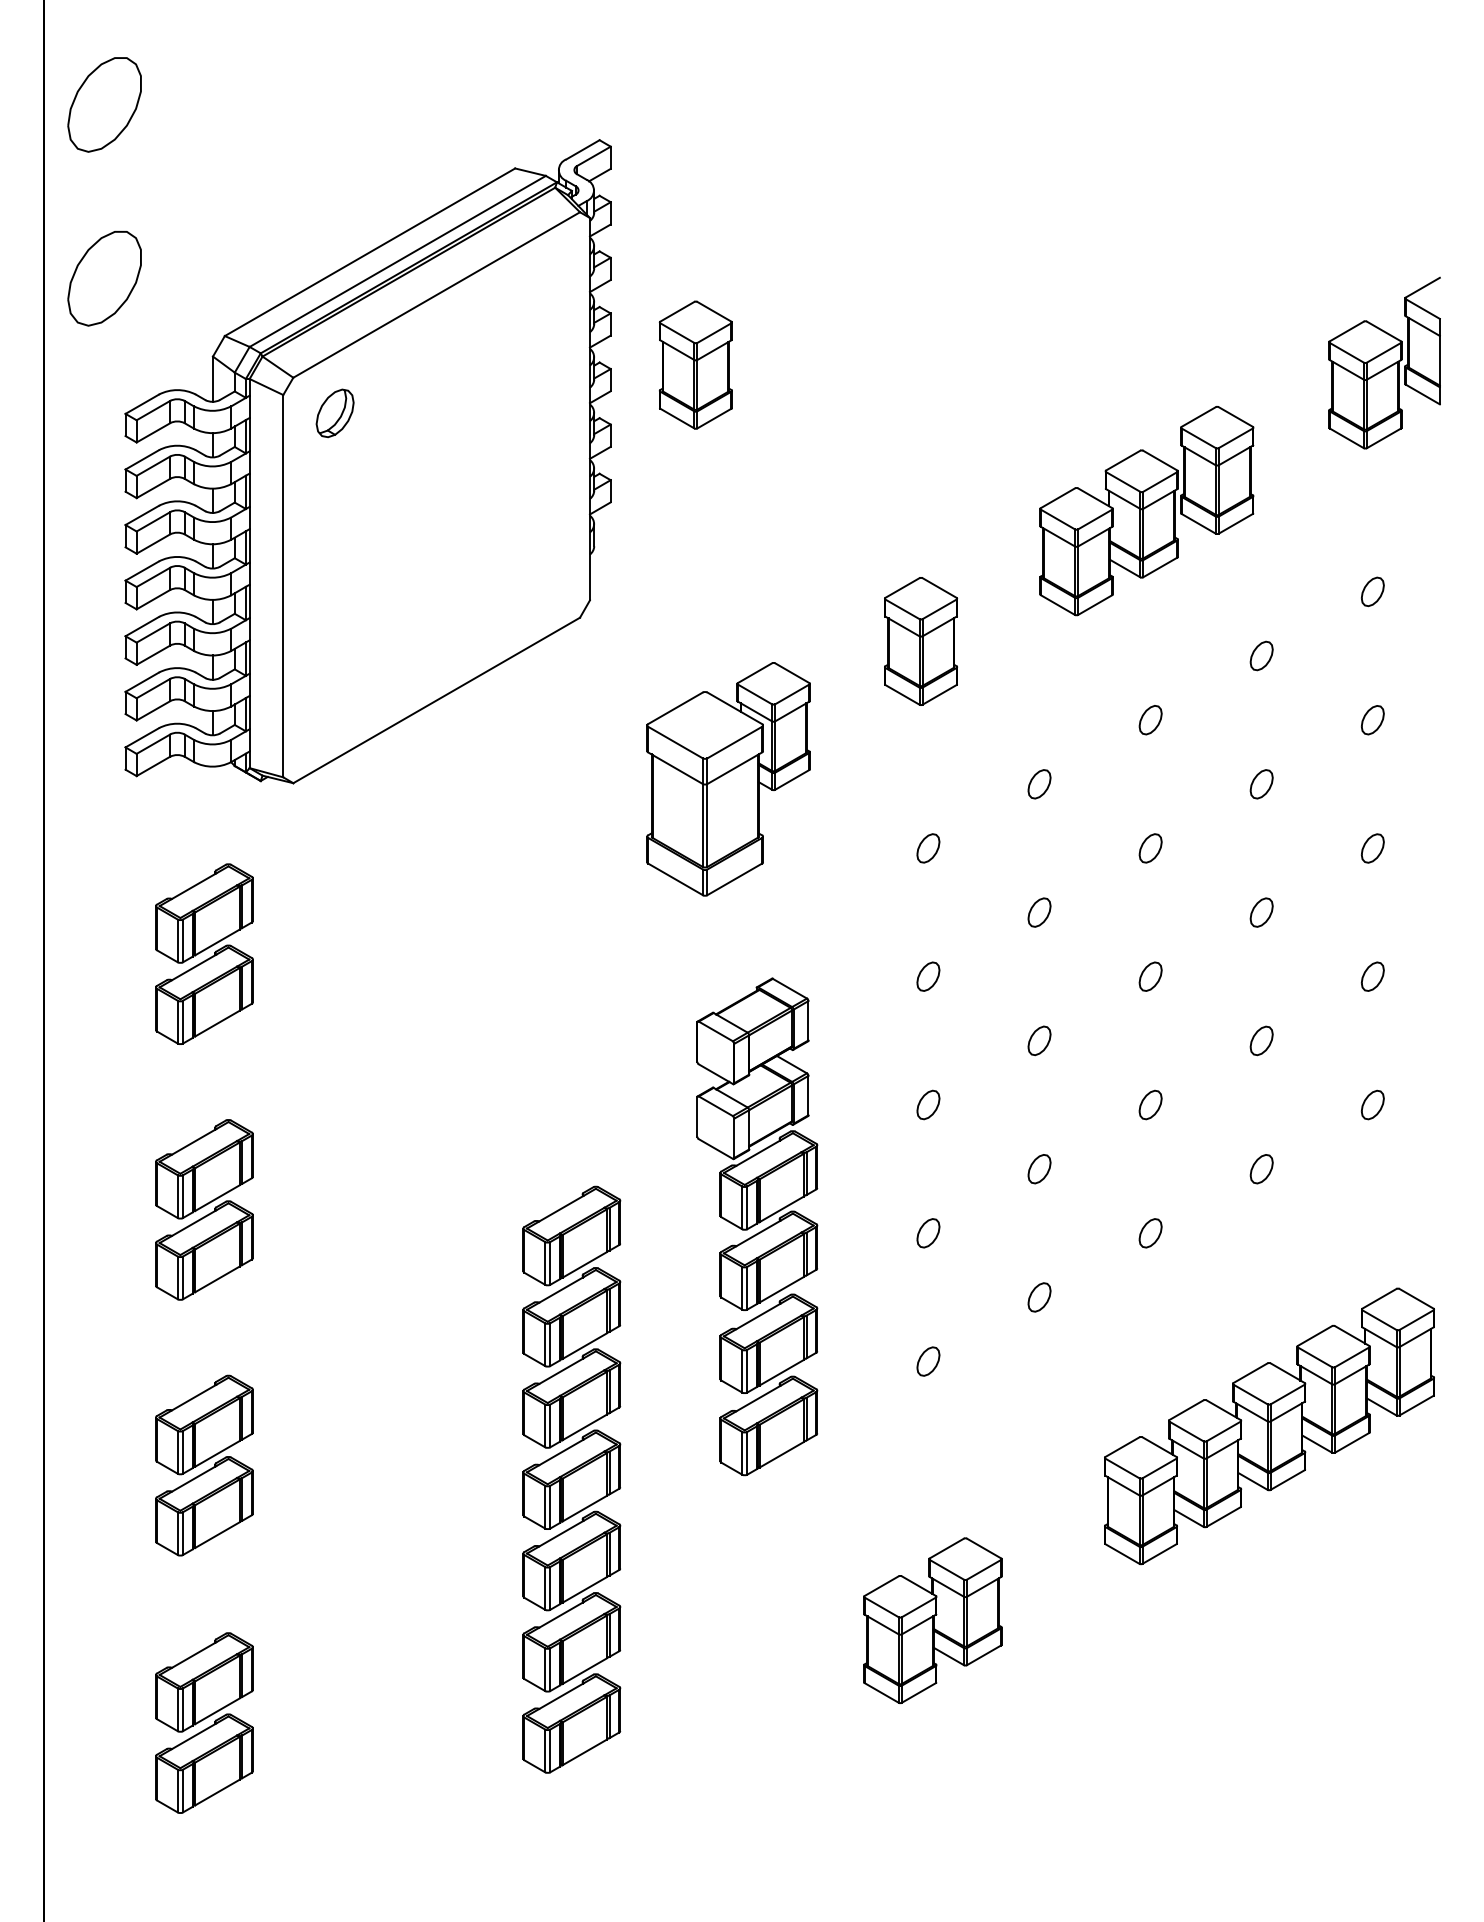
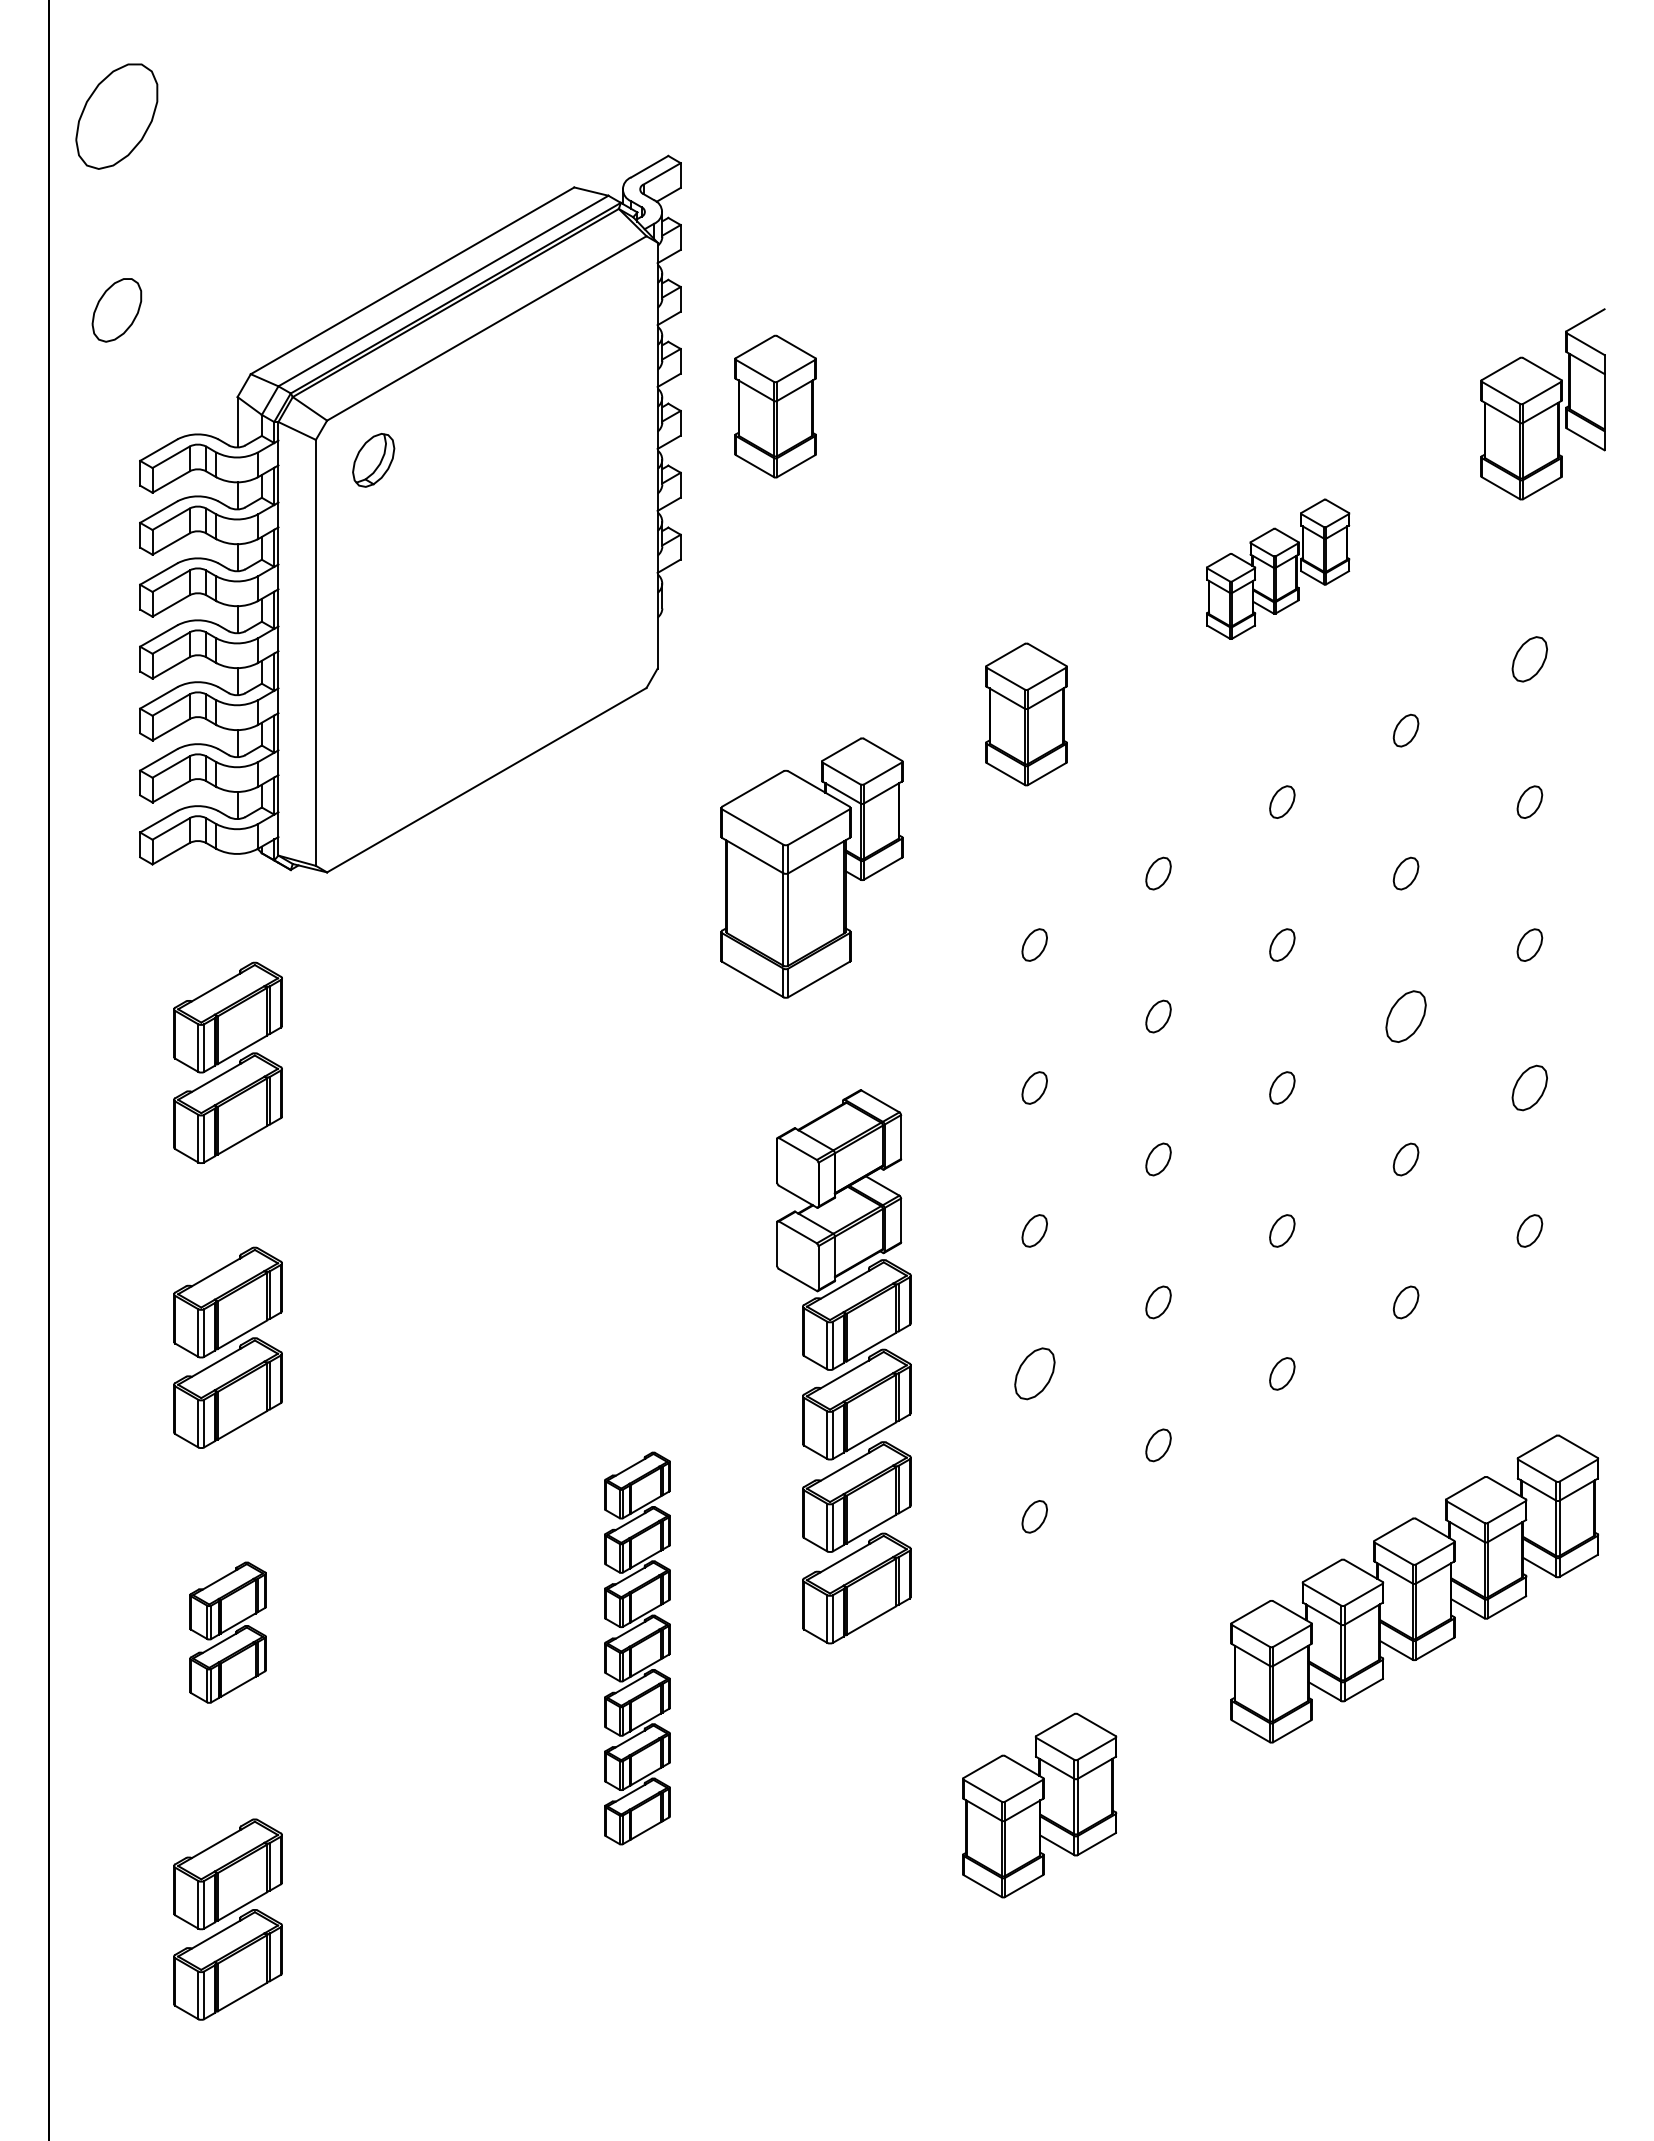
part: (104, 278) -> (116, 310), size x0.6
part: (1146, 511) -> (1277, 569), size x0.6
part: (1372, 591) -> (1529, 658), size x1.4
part: (1261, 912) -> (1405, 1016), size x1.6
part: (1372, 976) -> (1529, 1087), size x1.4
part: (928, 1232) -> (1034, 1373), size x1.6
part: (203, 1465) -> (227, 1632), size x0.7
part: (571, 1479) -> (637, 1648), size x0.6

